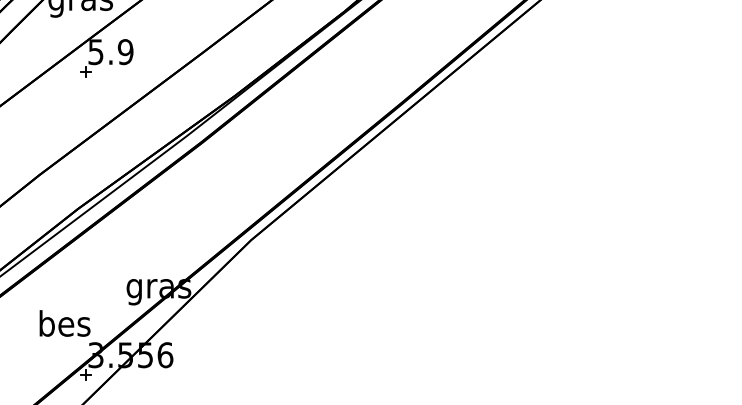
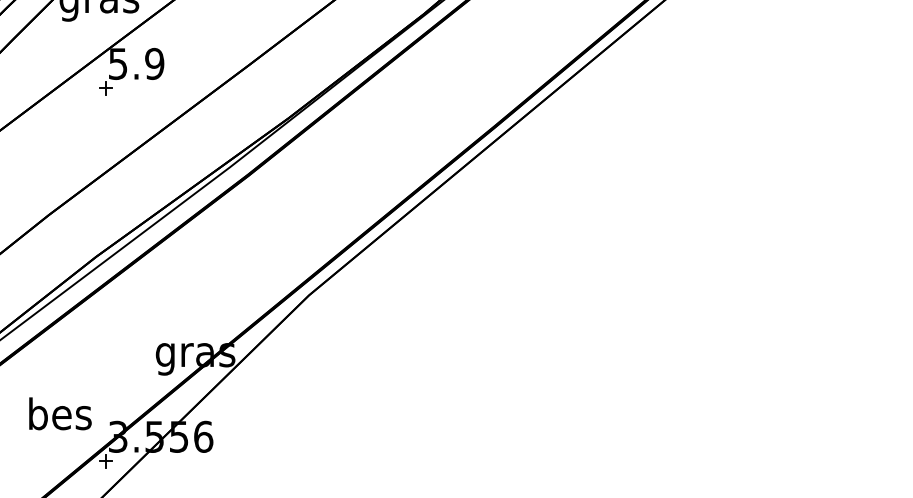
text: (64, 323) -> (59, 413), moved

